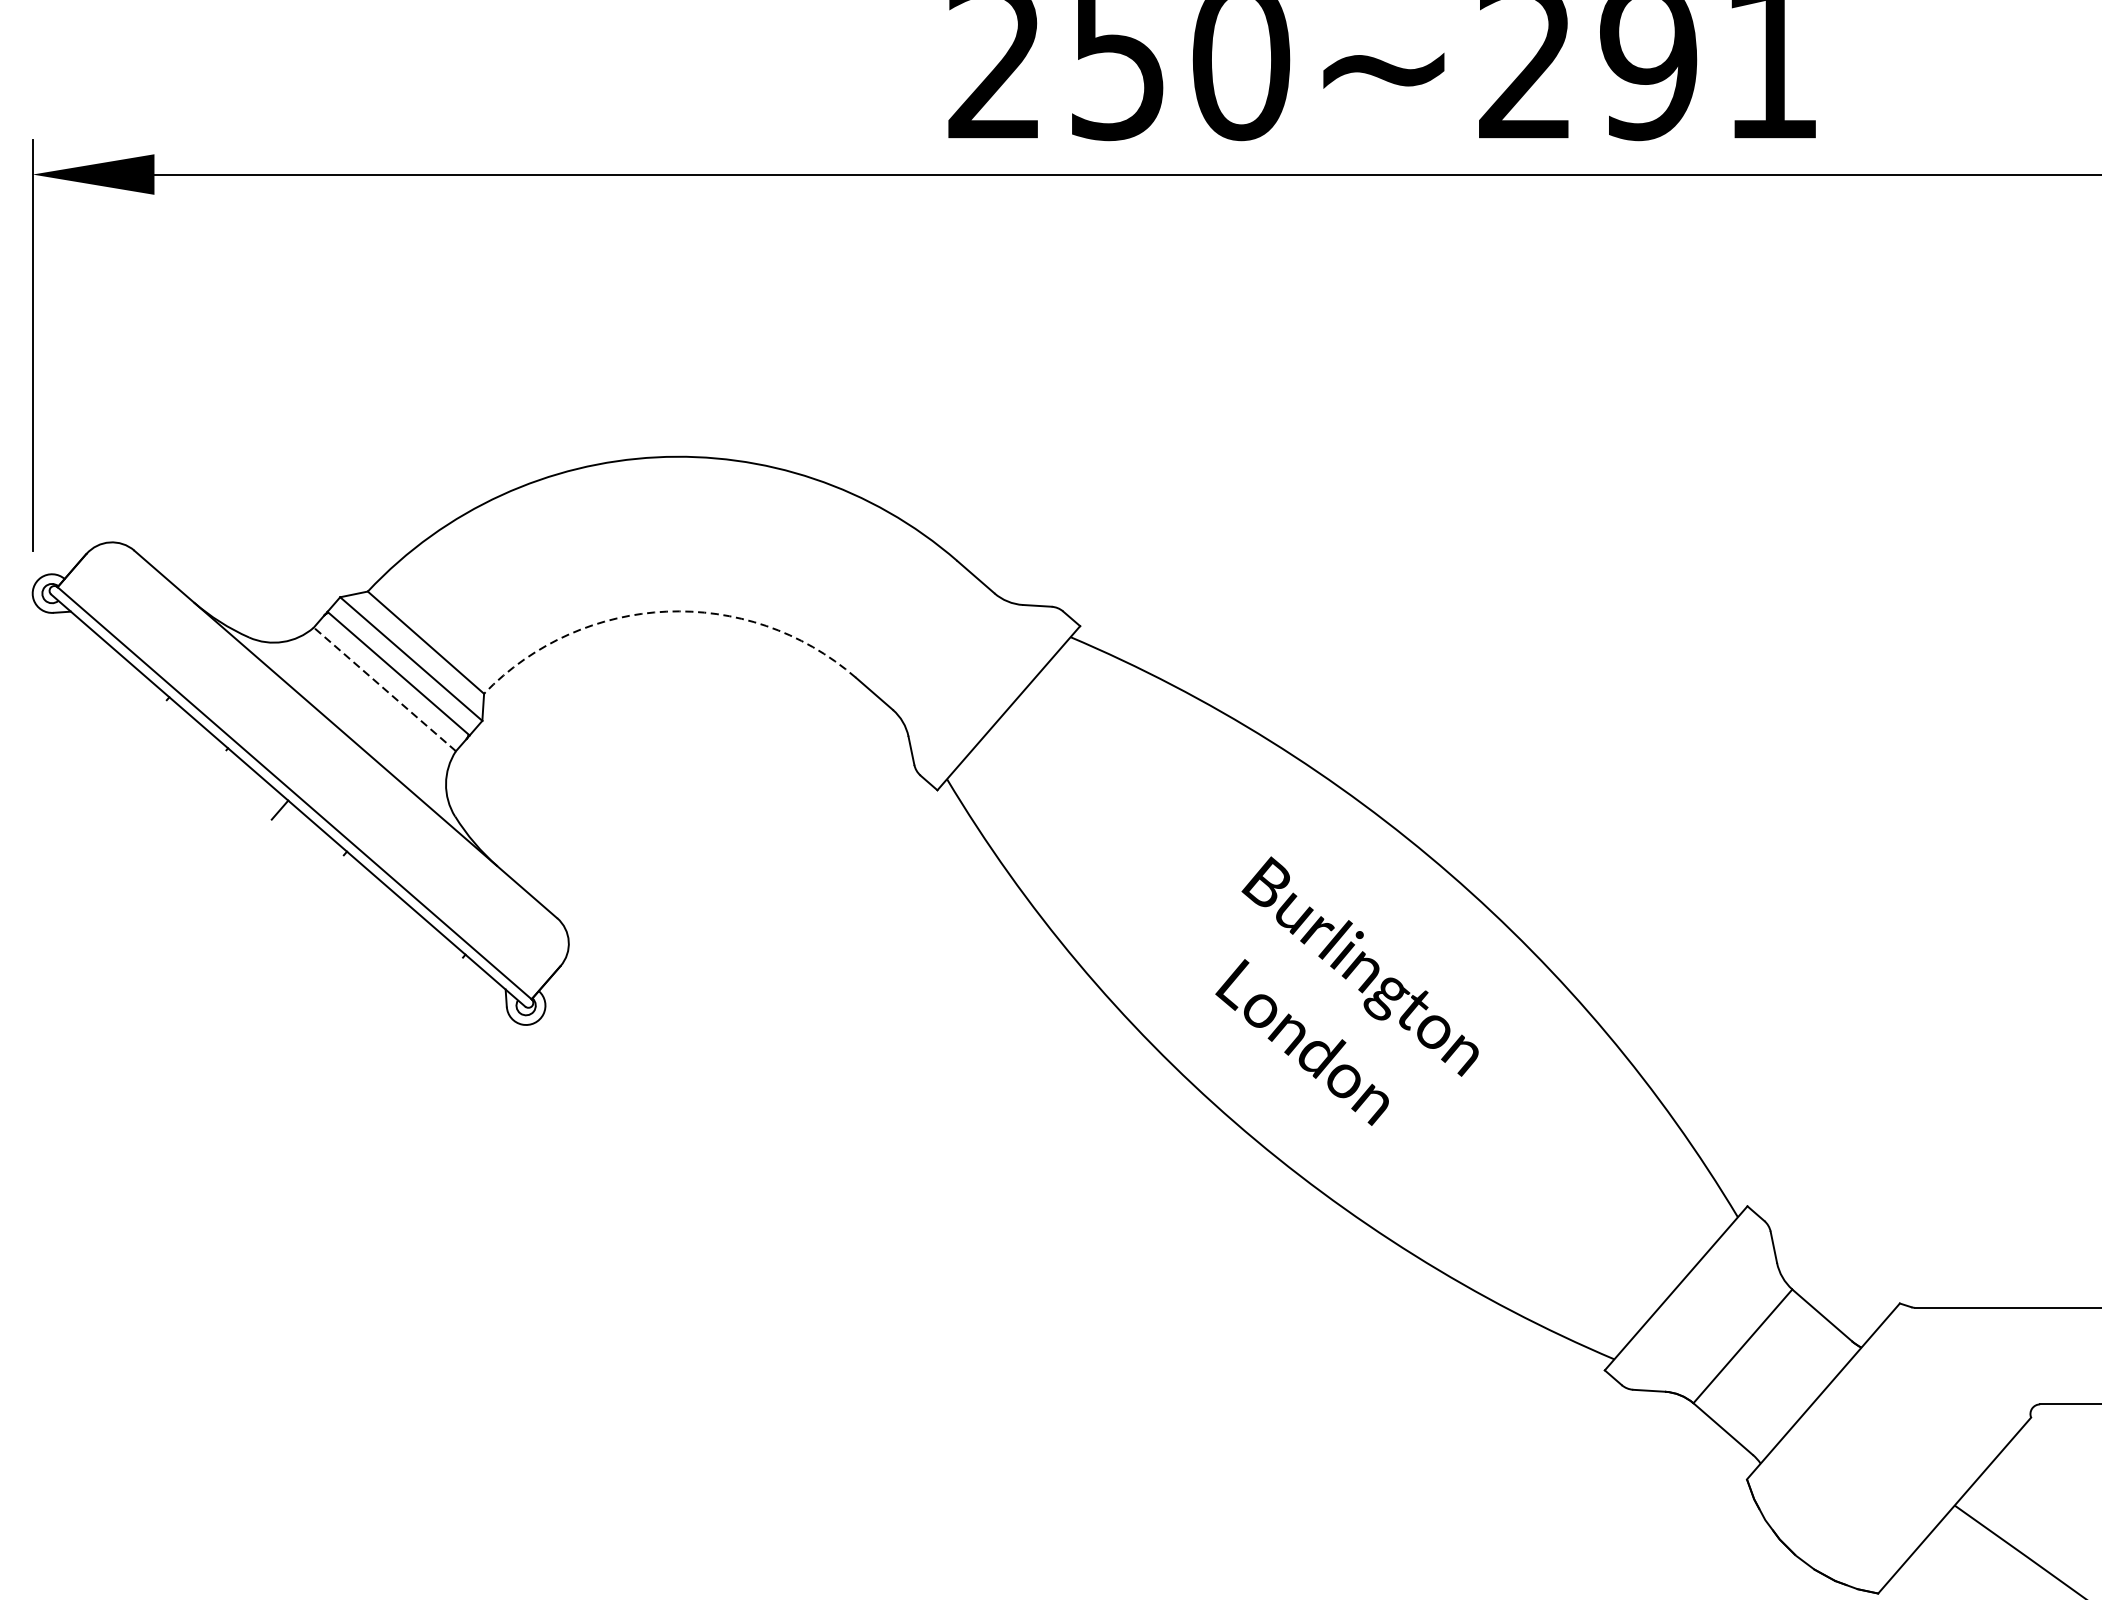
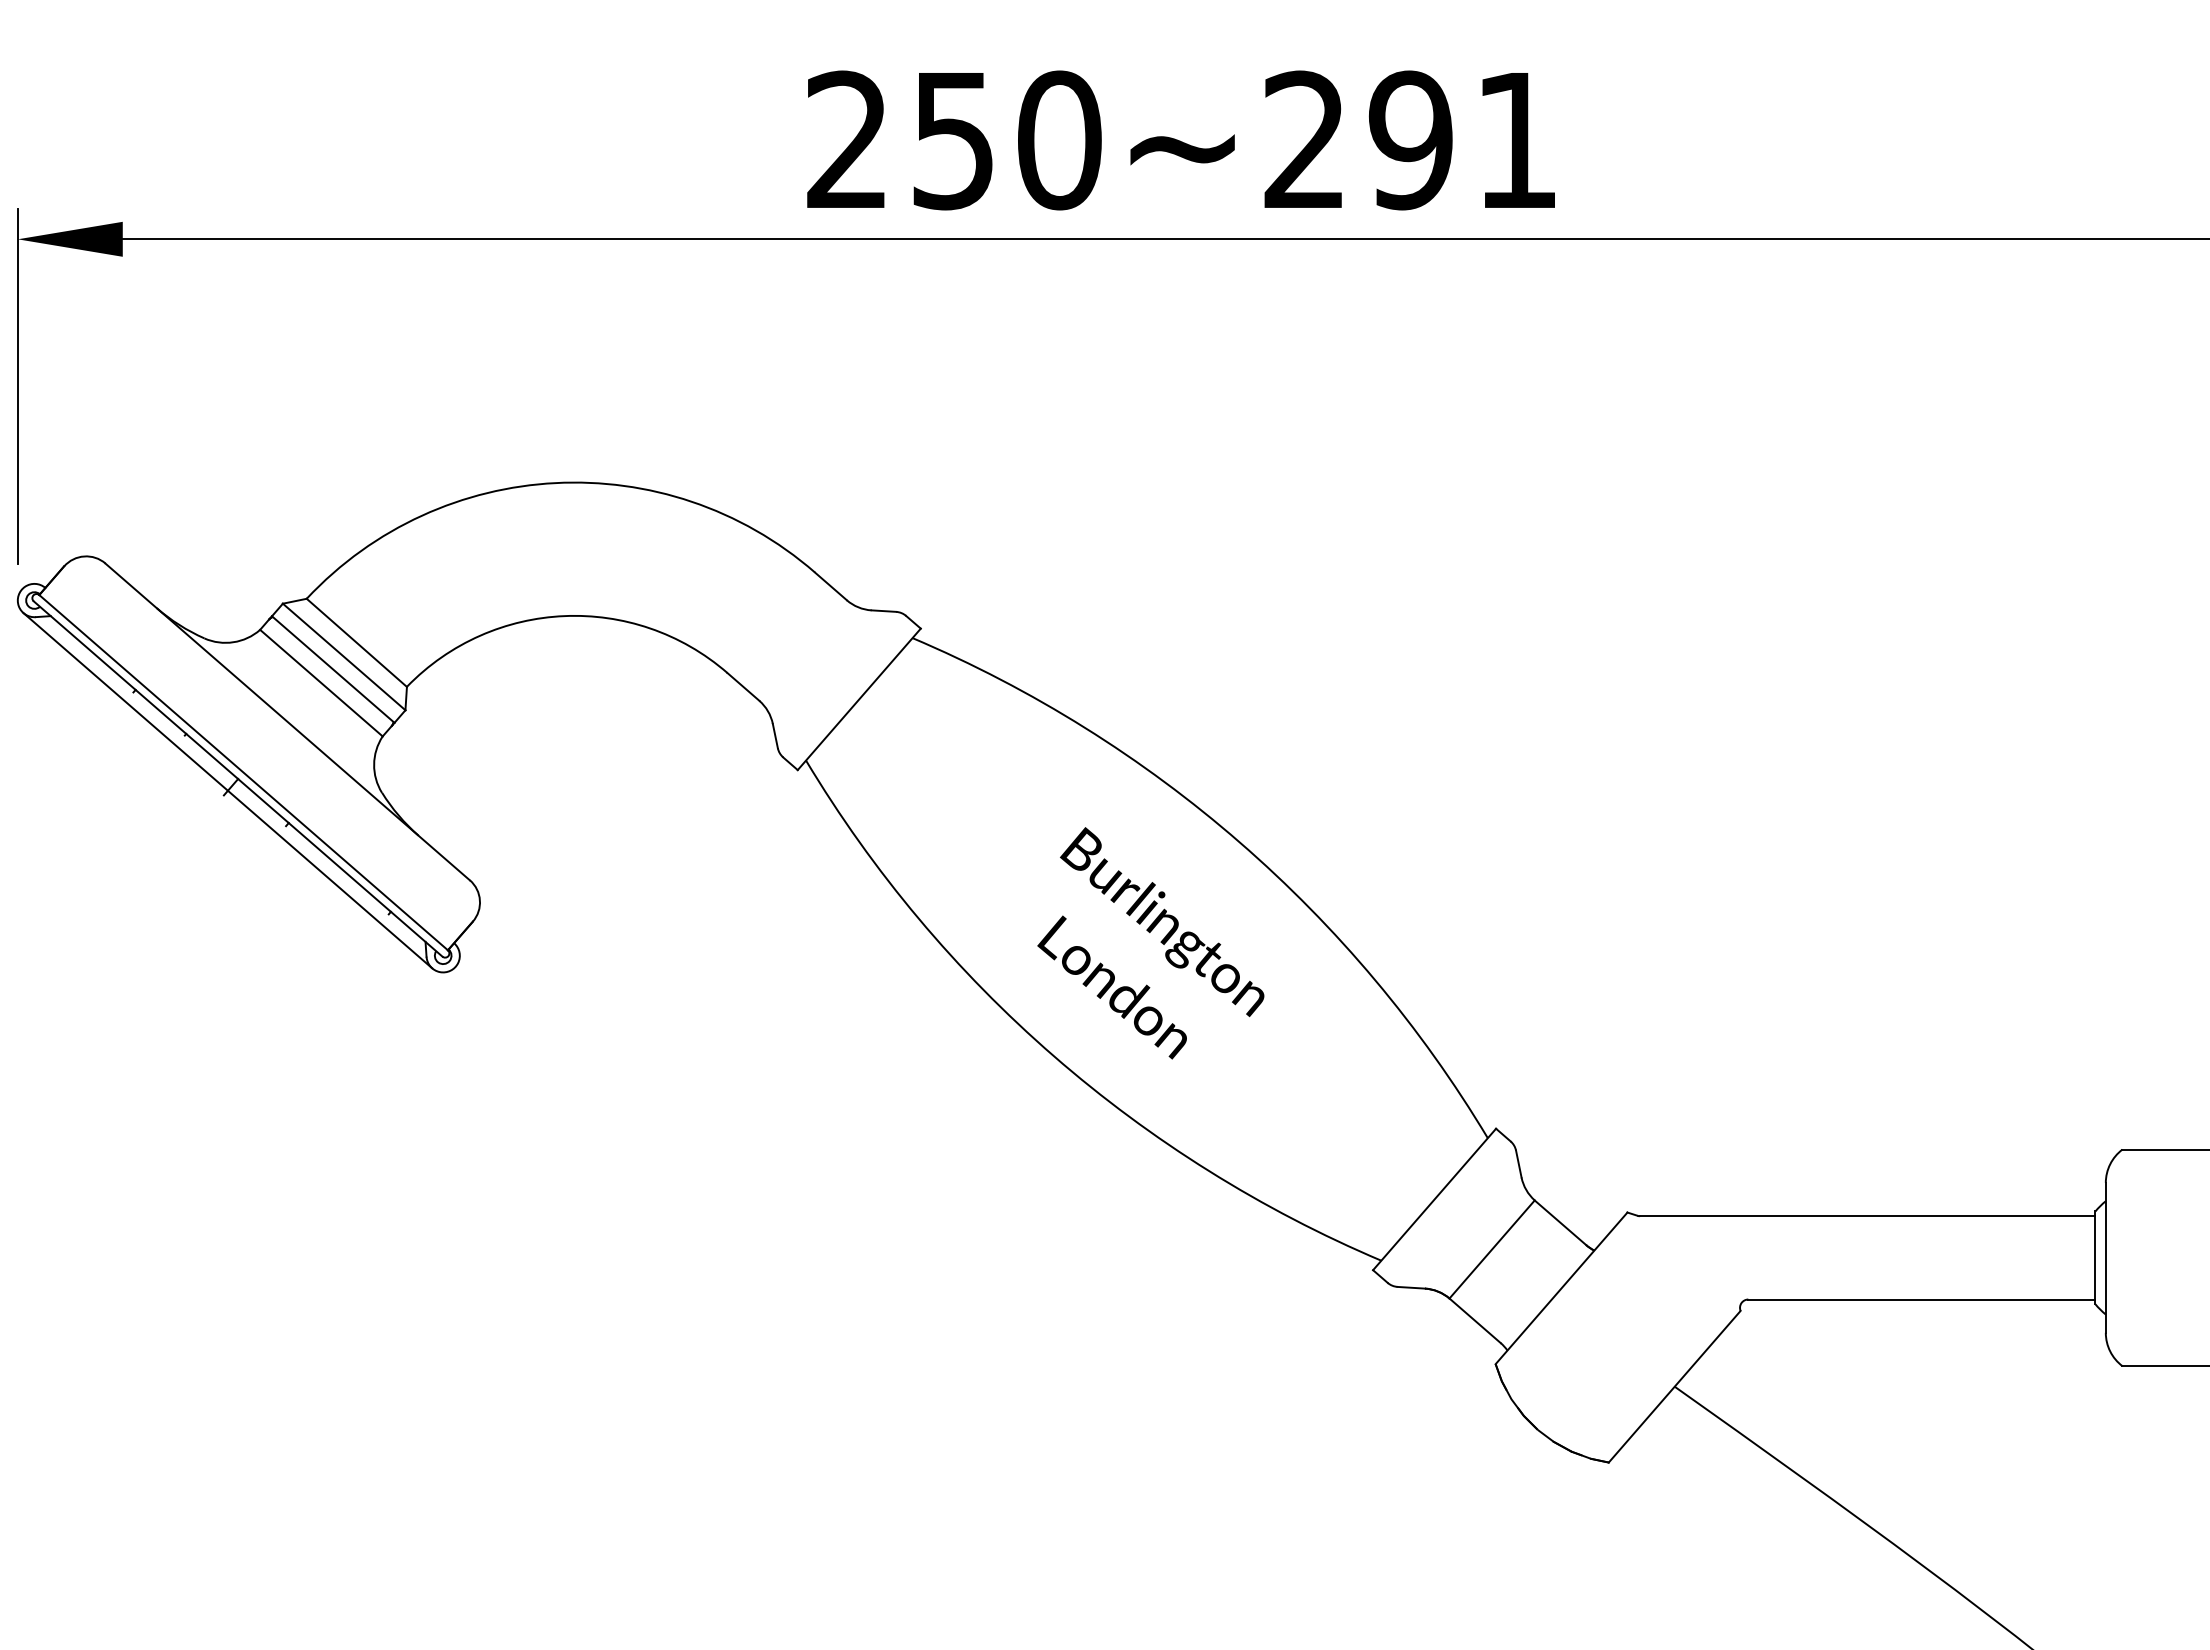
arc: (666, 612) -> (564, 616), dashed -> solid
line: (384, 688) -> (321, 682), dashed -> solid
line: (275, 813) -> (227, 790), added

